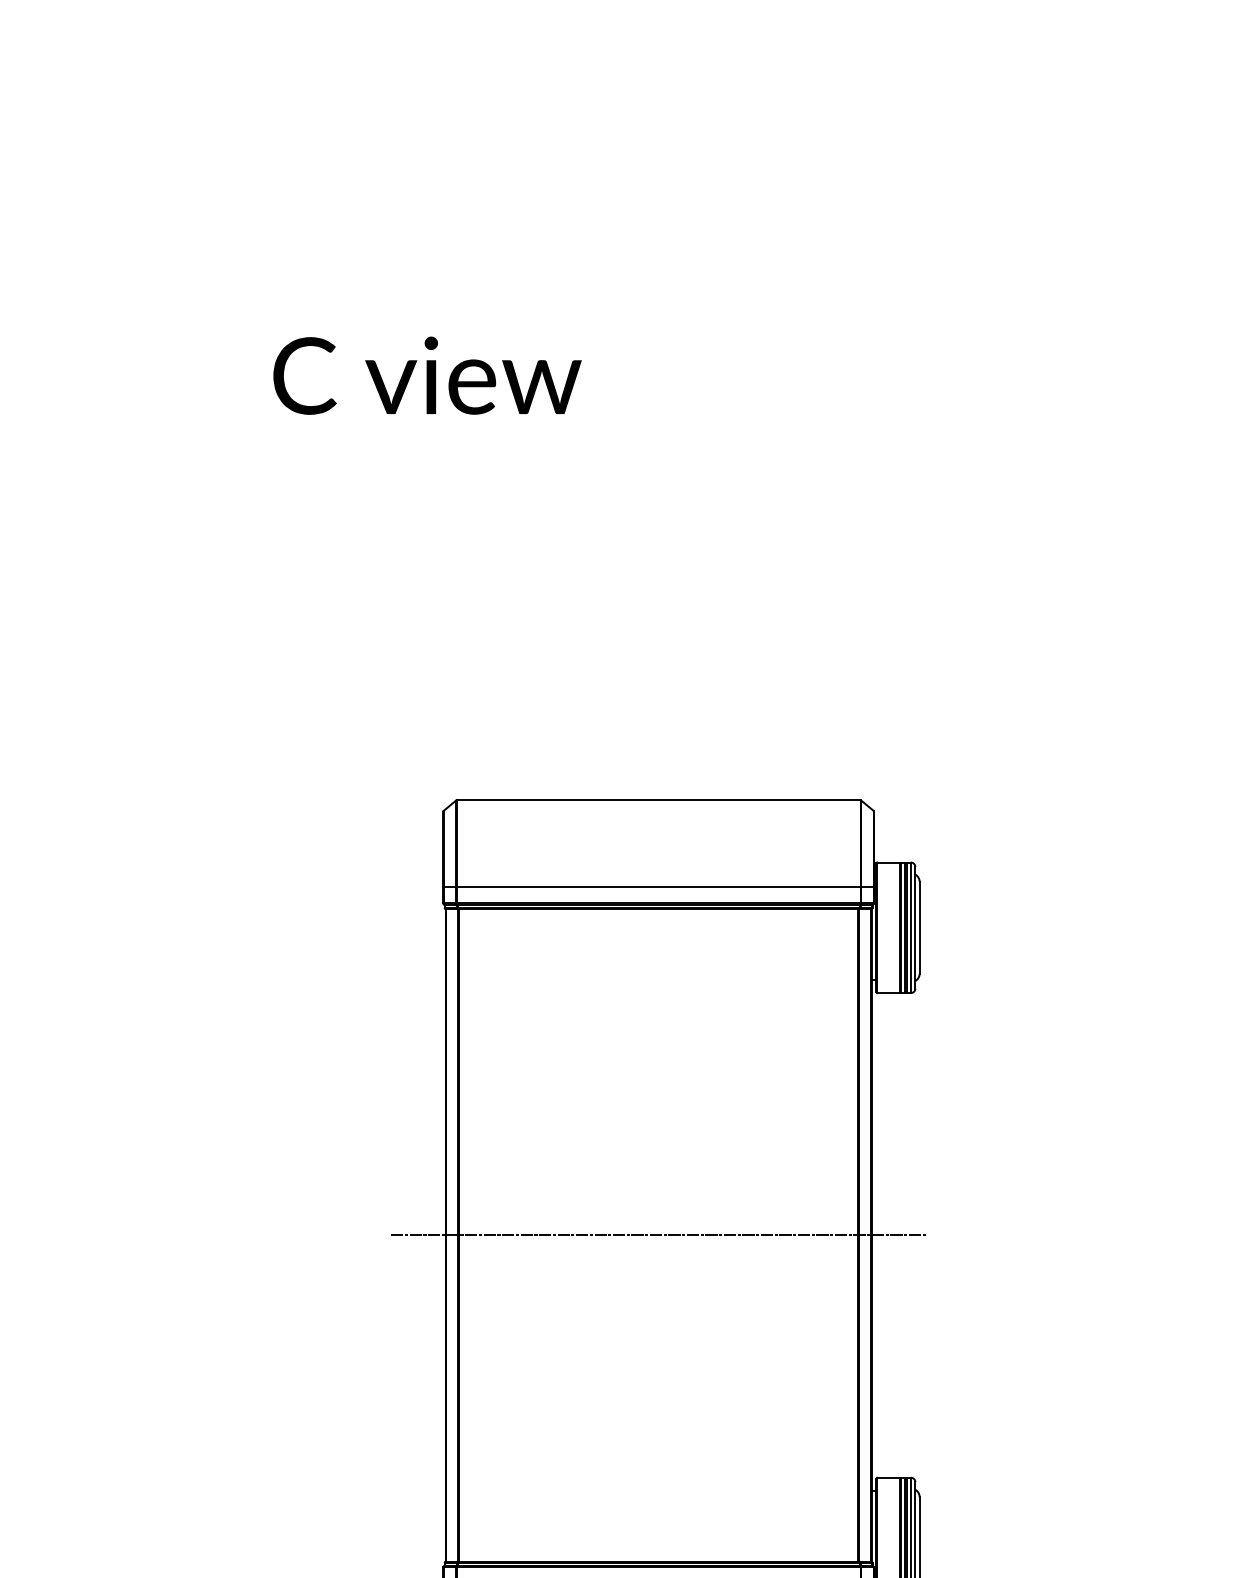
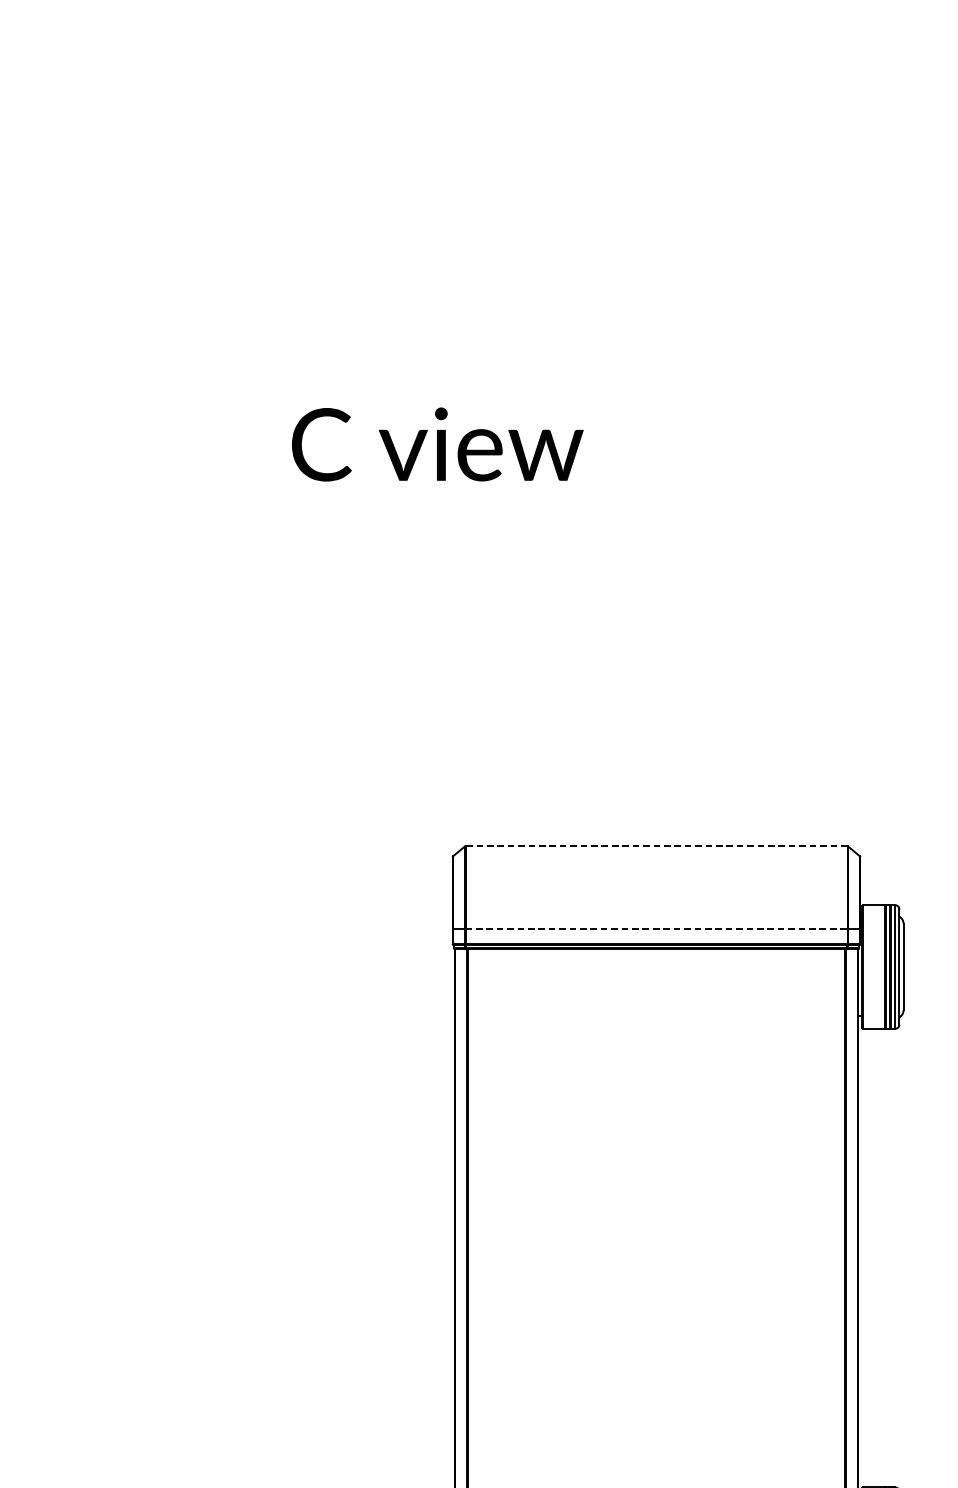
line: (658, 800) -> (656, 846), solid -> dashed
line: (658, 887) -> (656, 928), solid -> dashed
line: (658, 1235) -> (656, 1258), removed

